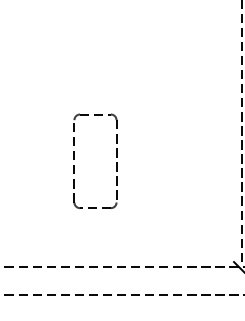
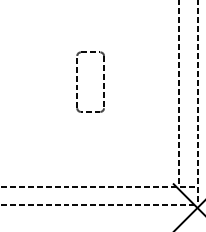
part: (74, 160) -> (77, 81), moved

